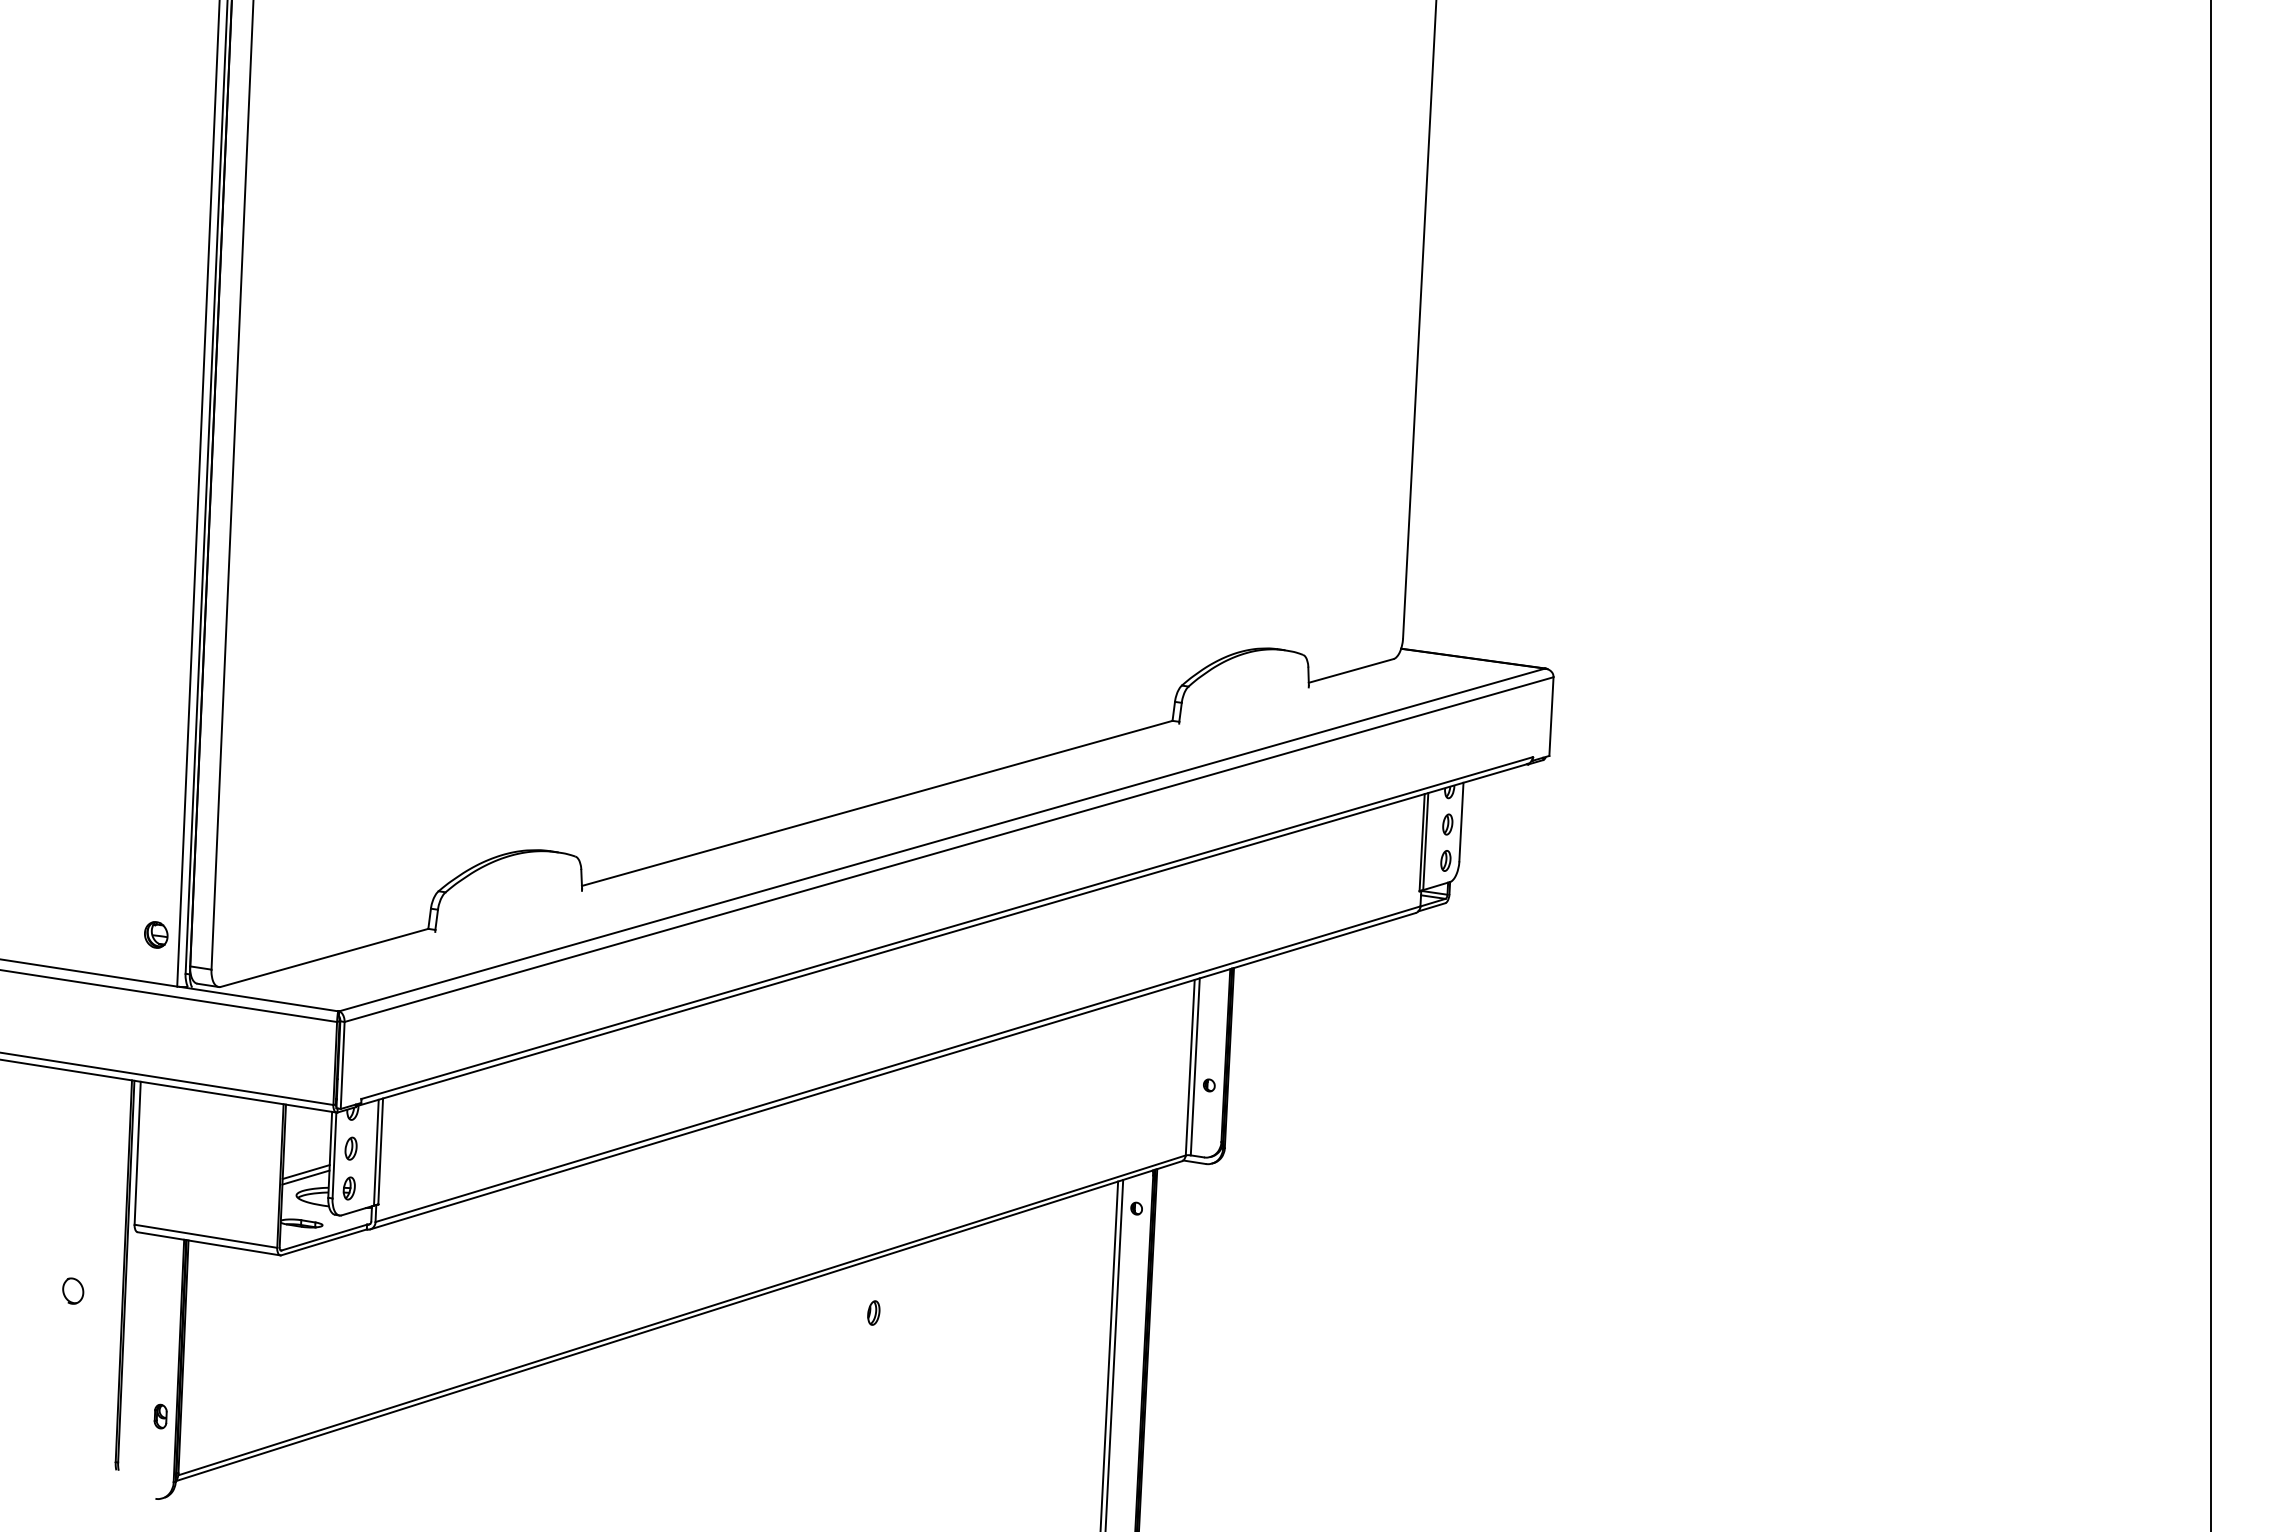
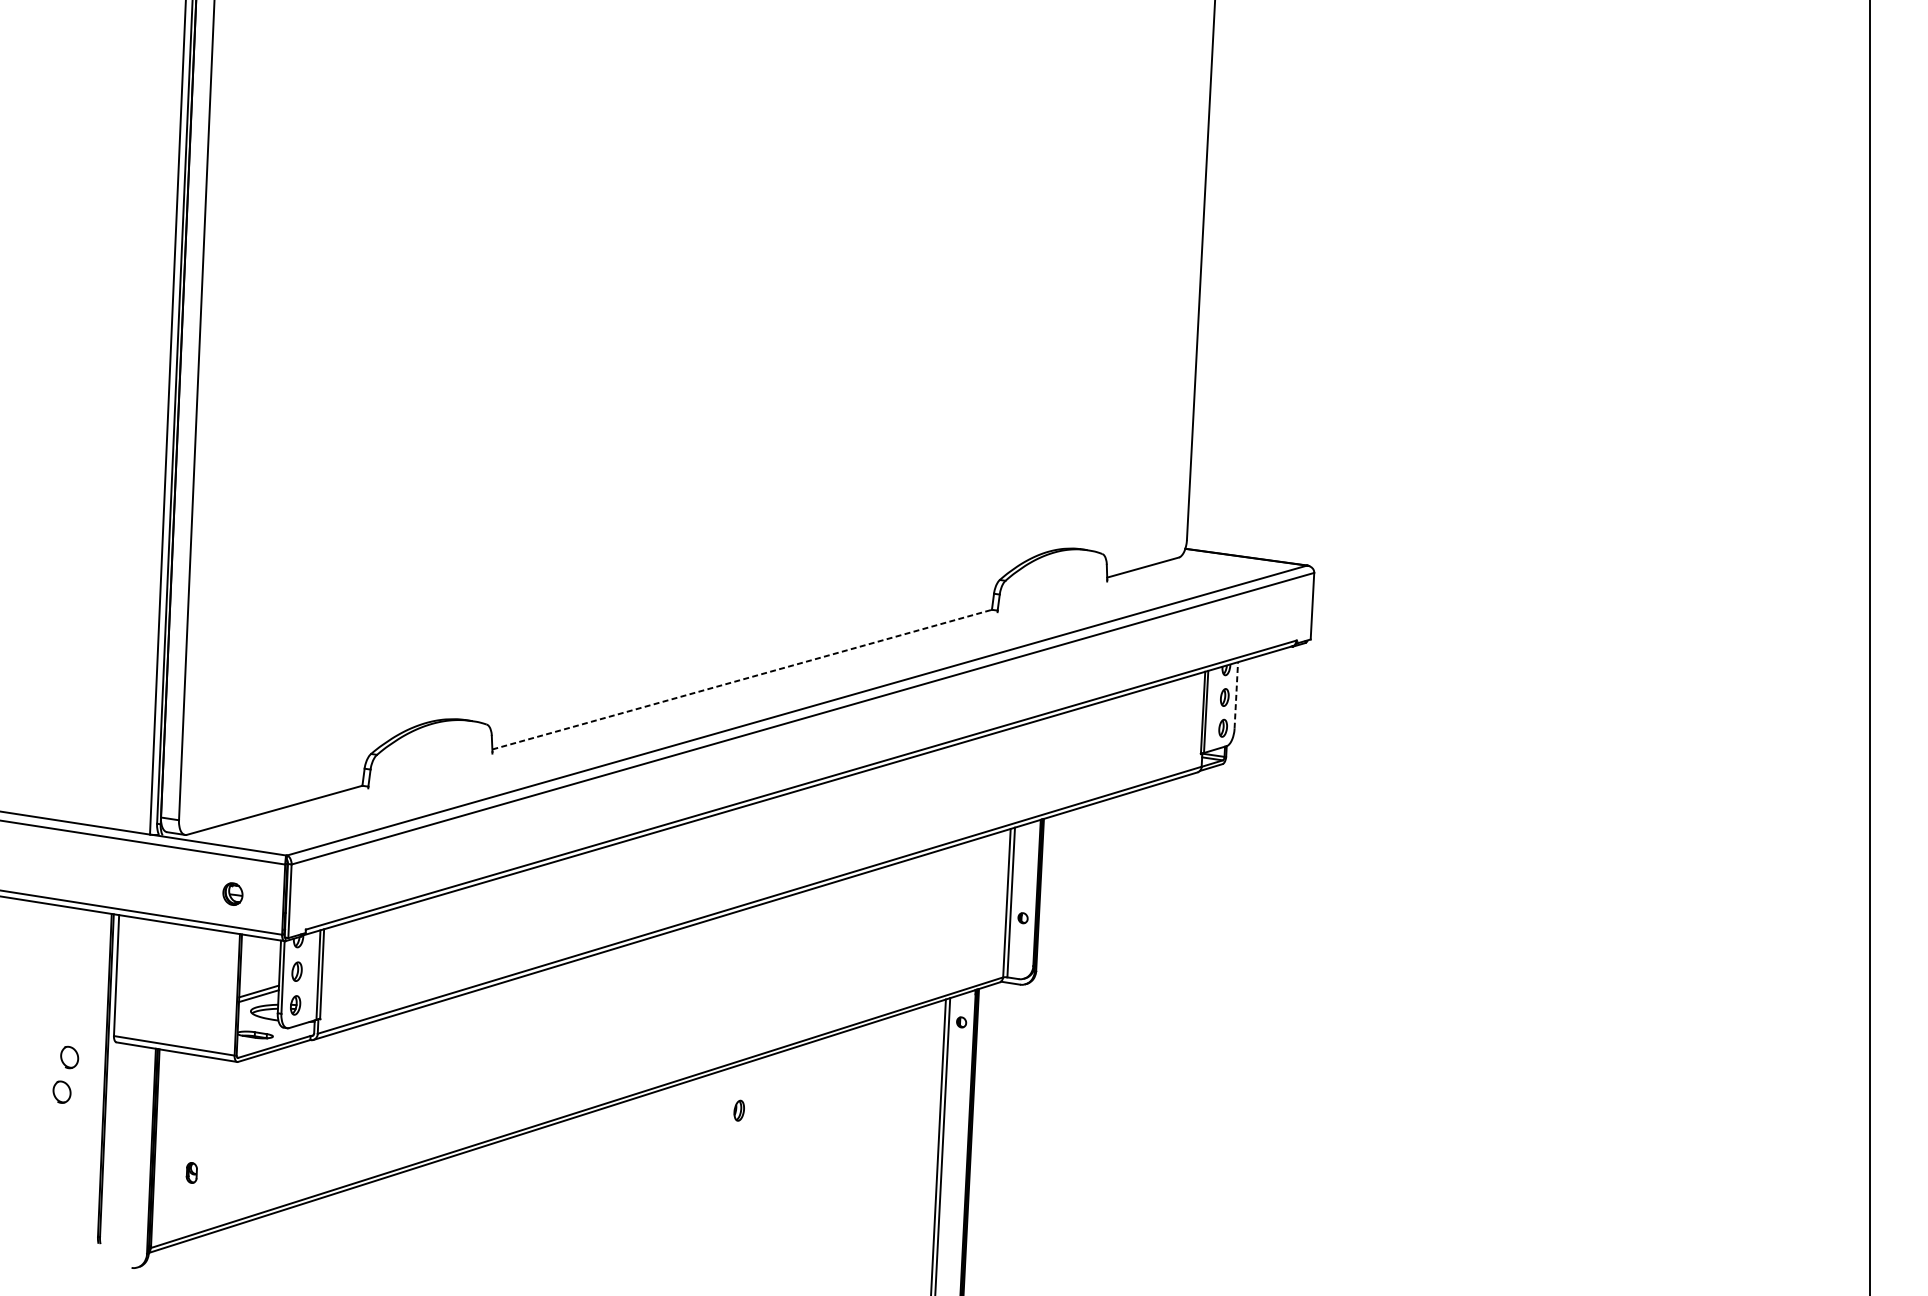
line: (877, 803) -> (742, 679), solid -> dashed
line: (1461, 821) -> (1236, 694), solid -> dashed
part: (156, 934) -> (233, 893), moved
part: (82, 1249) -> (69, 1056), added
part: (160, 1416) -> (191, 1172), moved

